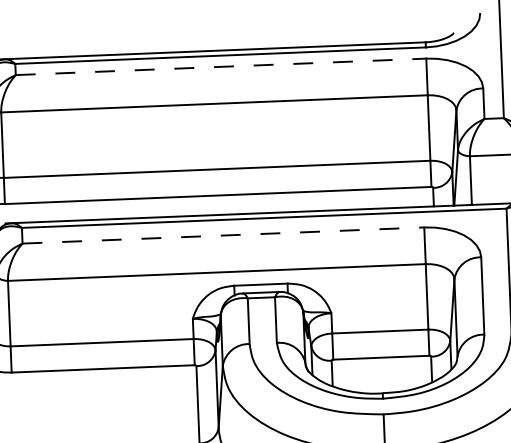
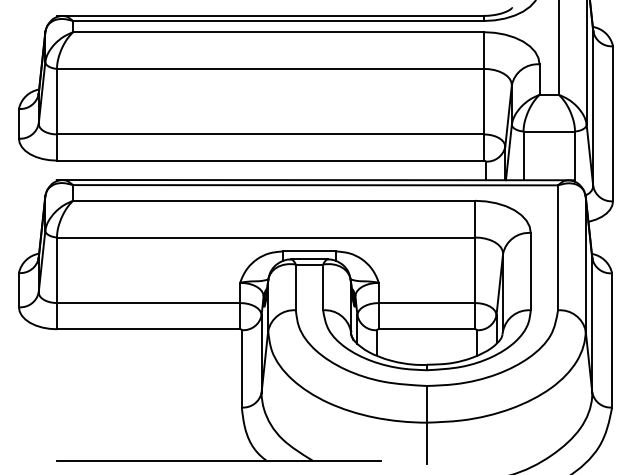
line: (221, 67) -> (278, 32), dashed -> solid
line: (223, 235) -> (274, 200), dashed -> solid

